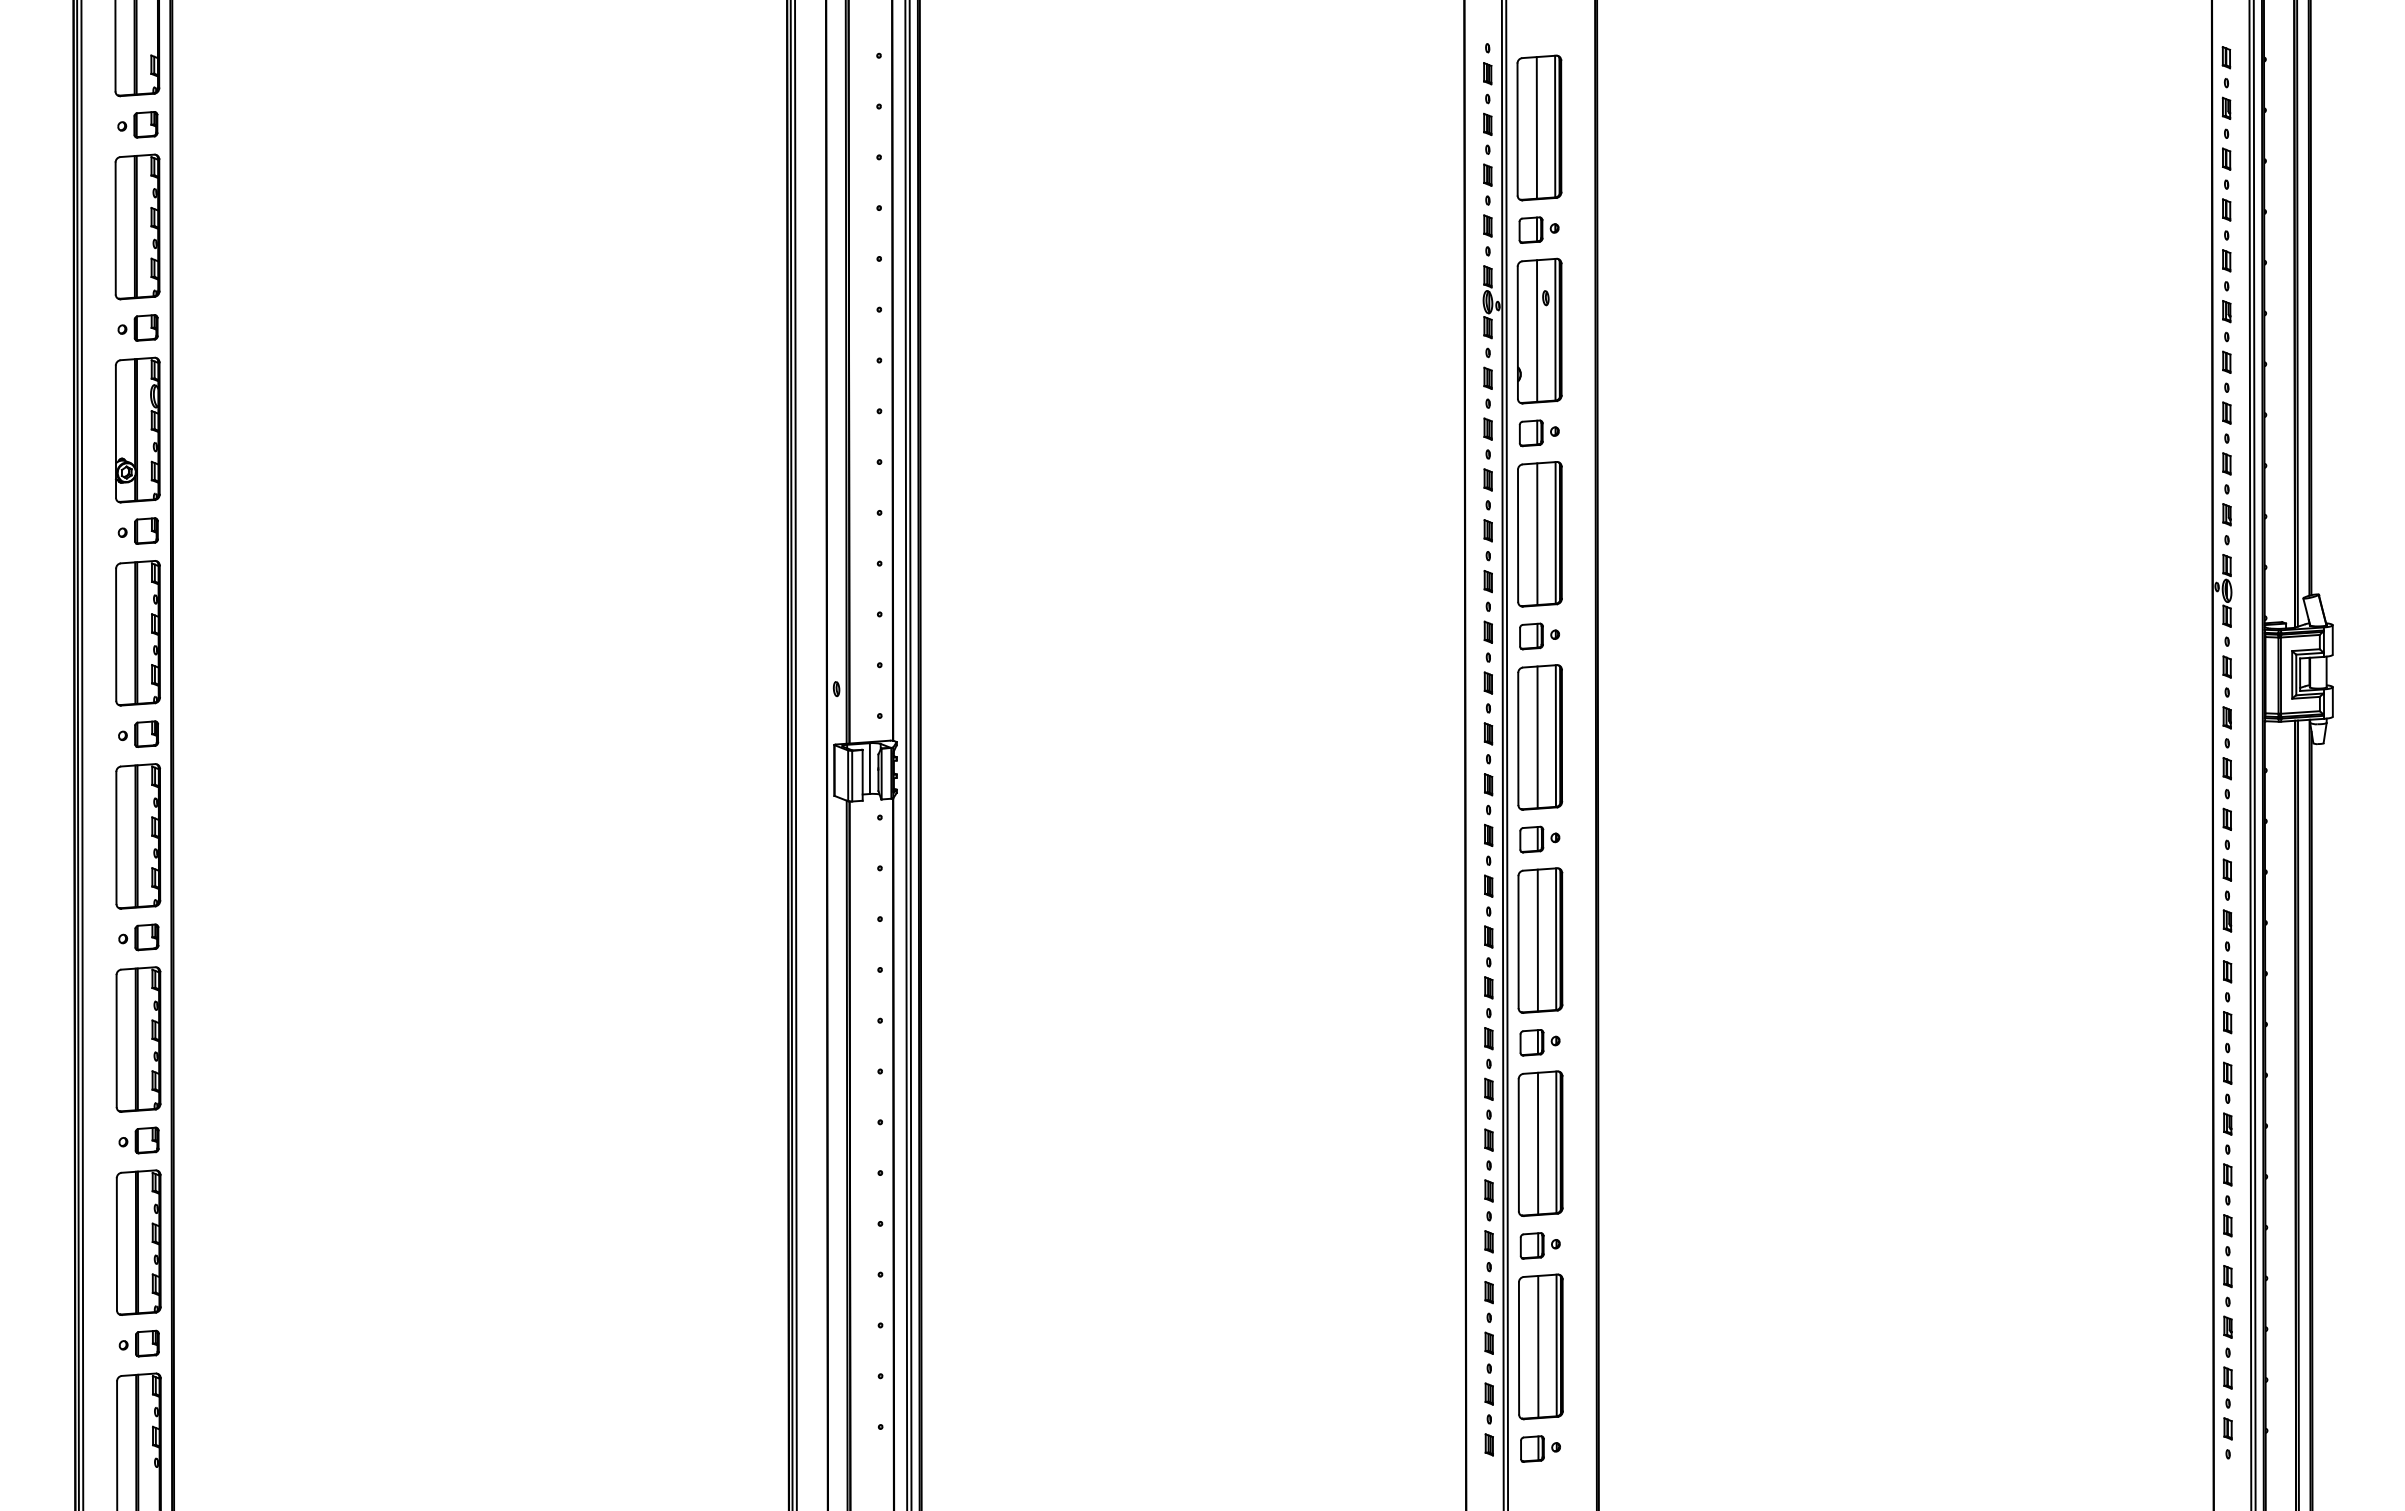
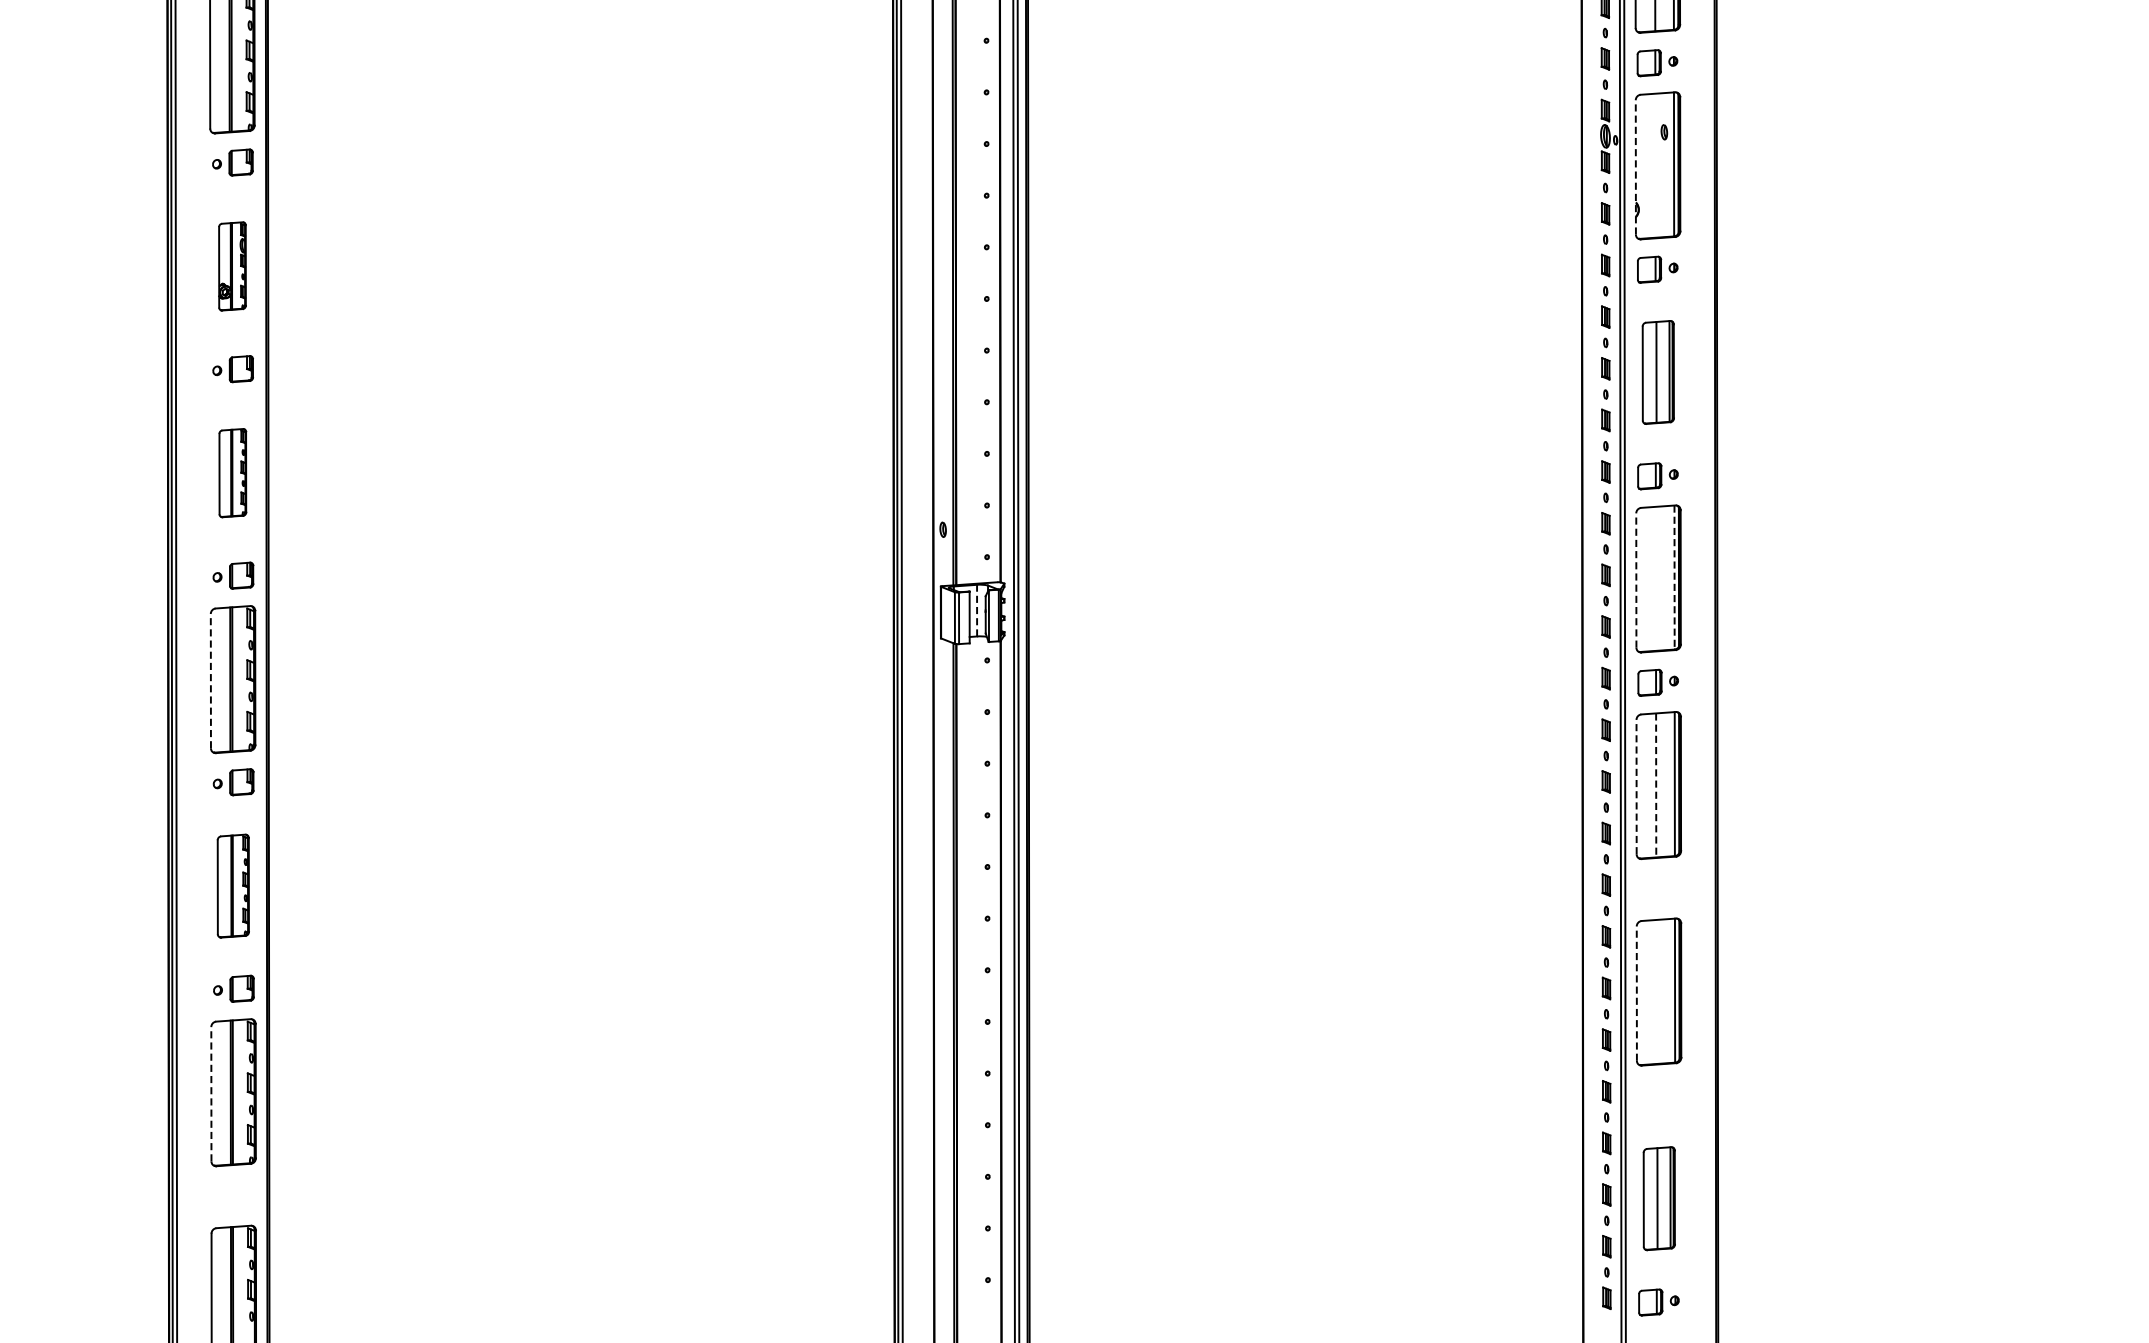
line: (1537, 330) -> (1655, 165), removed
line: (1517, 332) -> (1635, 167), solid -> dashed
part: (137, 429) -> (232, 265), size x0.6
part: (1539, 534) -> (1657, 372), size x0.7
part: (137, 633) -> (232, 473), size x0.6
line: (1555, 736) -> (1674, 578), solid -> dashed
line: (1537, 737) -> (1655, 579), removed
line: (1518, 738) -> (1636, 580), solid -> dashed
line: (869, 768) -> (976, 610), solid -> dashed
line: (116, 837) -> (210, 680), solid -> dashed
line: (1537, 940) -> (1655, 785), solid -> dashed
line: (1518, 941) -> (1636, 786), solid -> dashed
part: (138, 1039) -> (233, 886), size x0.7
part: (1539, 1042) -> (1657, 889), removed
line: (1538, 1143) -> (1656, 991), removed
line: (1518, 1144) -> (1636, 992), solid -> dashed
line: (116, 1243) -> (210, 1093), solid -> dashed
part: (1539, 1245) -> (1657, 1095), removed
part: (138, 1343) -> (233, 1195), removed
part: (1540, 1346) -> (1658, 1198), size x0.7

